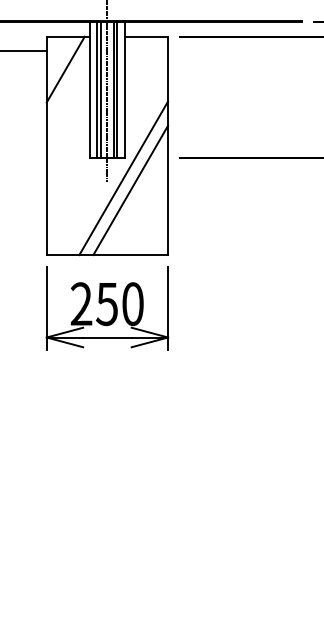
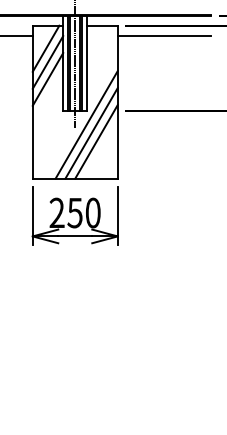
line: (234, 50) -> (164, 35), added
line: (67, 89) -> (47, 62), added
line: (67, 113) -> (47, 79), added
line: (137, 201) -> (96, 141), added

